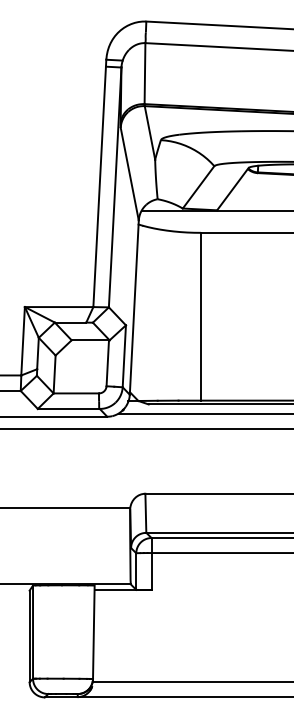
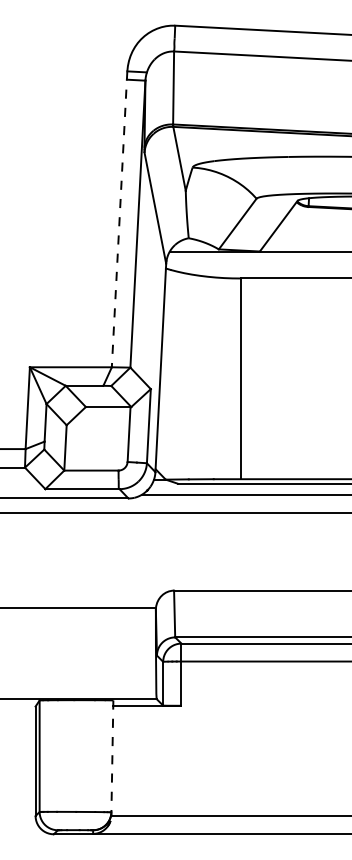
line: (99, 183) -> (119, 219), solid -> dashed
line: (93, 634) -> (111, 759), solid -> dashed

